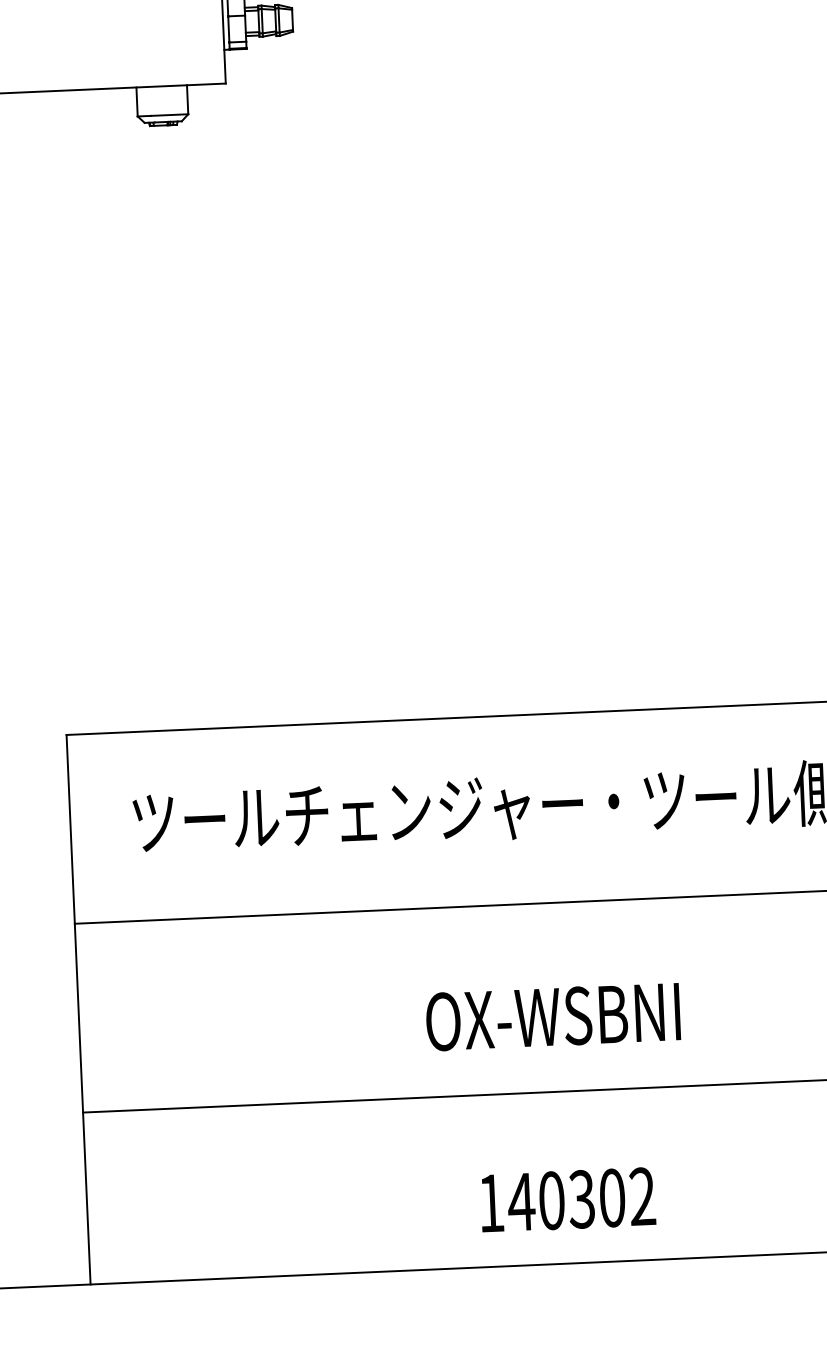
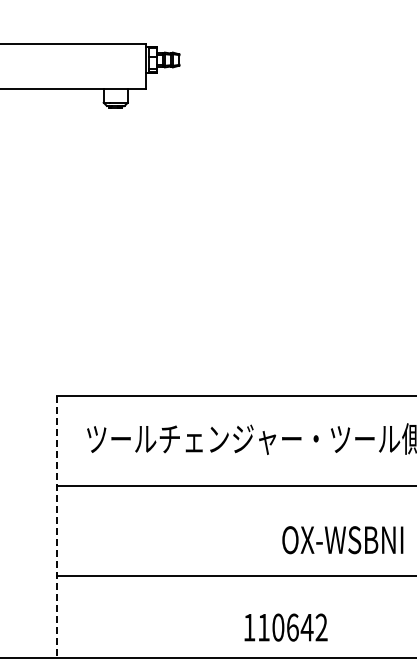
line: (77, 1011) -> (56, 527), solid -> dashed
text: (552, 1017) -> (342, 540), moved
text: (566, 1199) -> (285, 627), 140302 -> 110642

